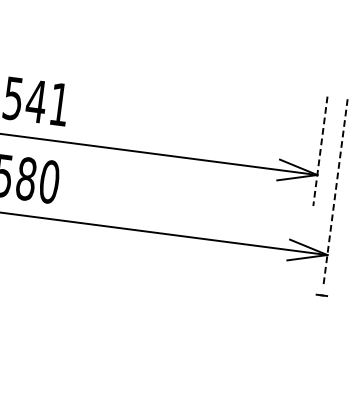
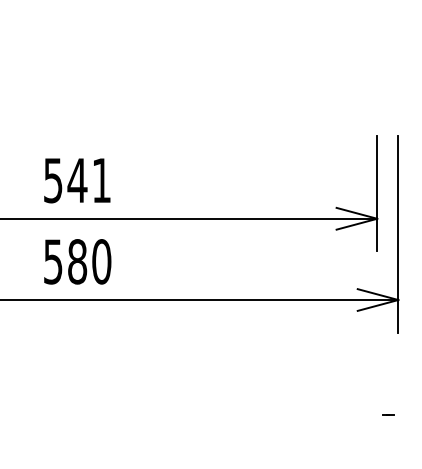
line: (320, 151) -> (377, 194), dashed -> solid
line: (335, 192) -> (398, 234), dashed -> solid
line: (322, 294) -> (388, 414), moved

